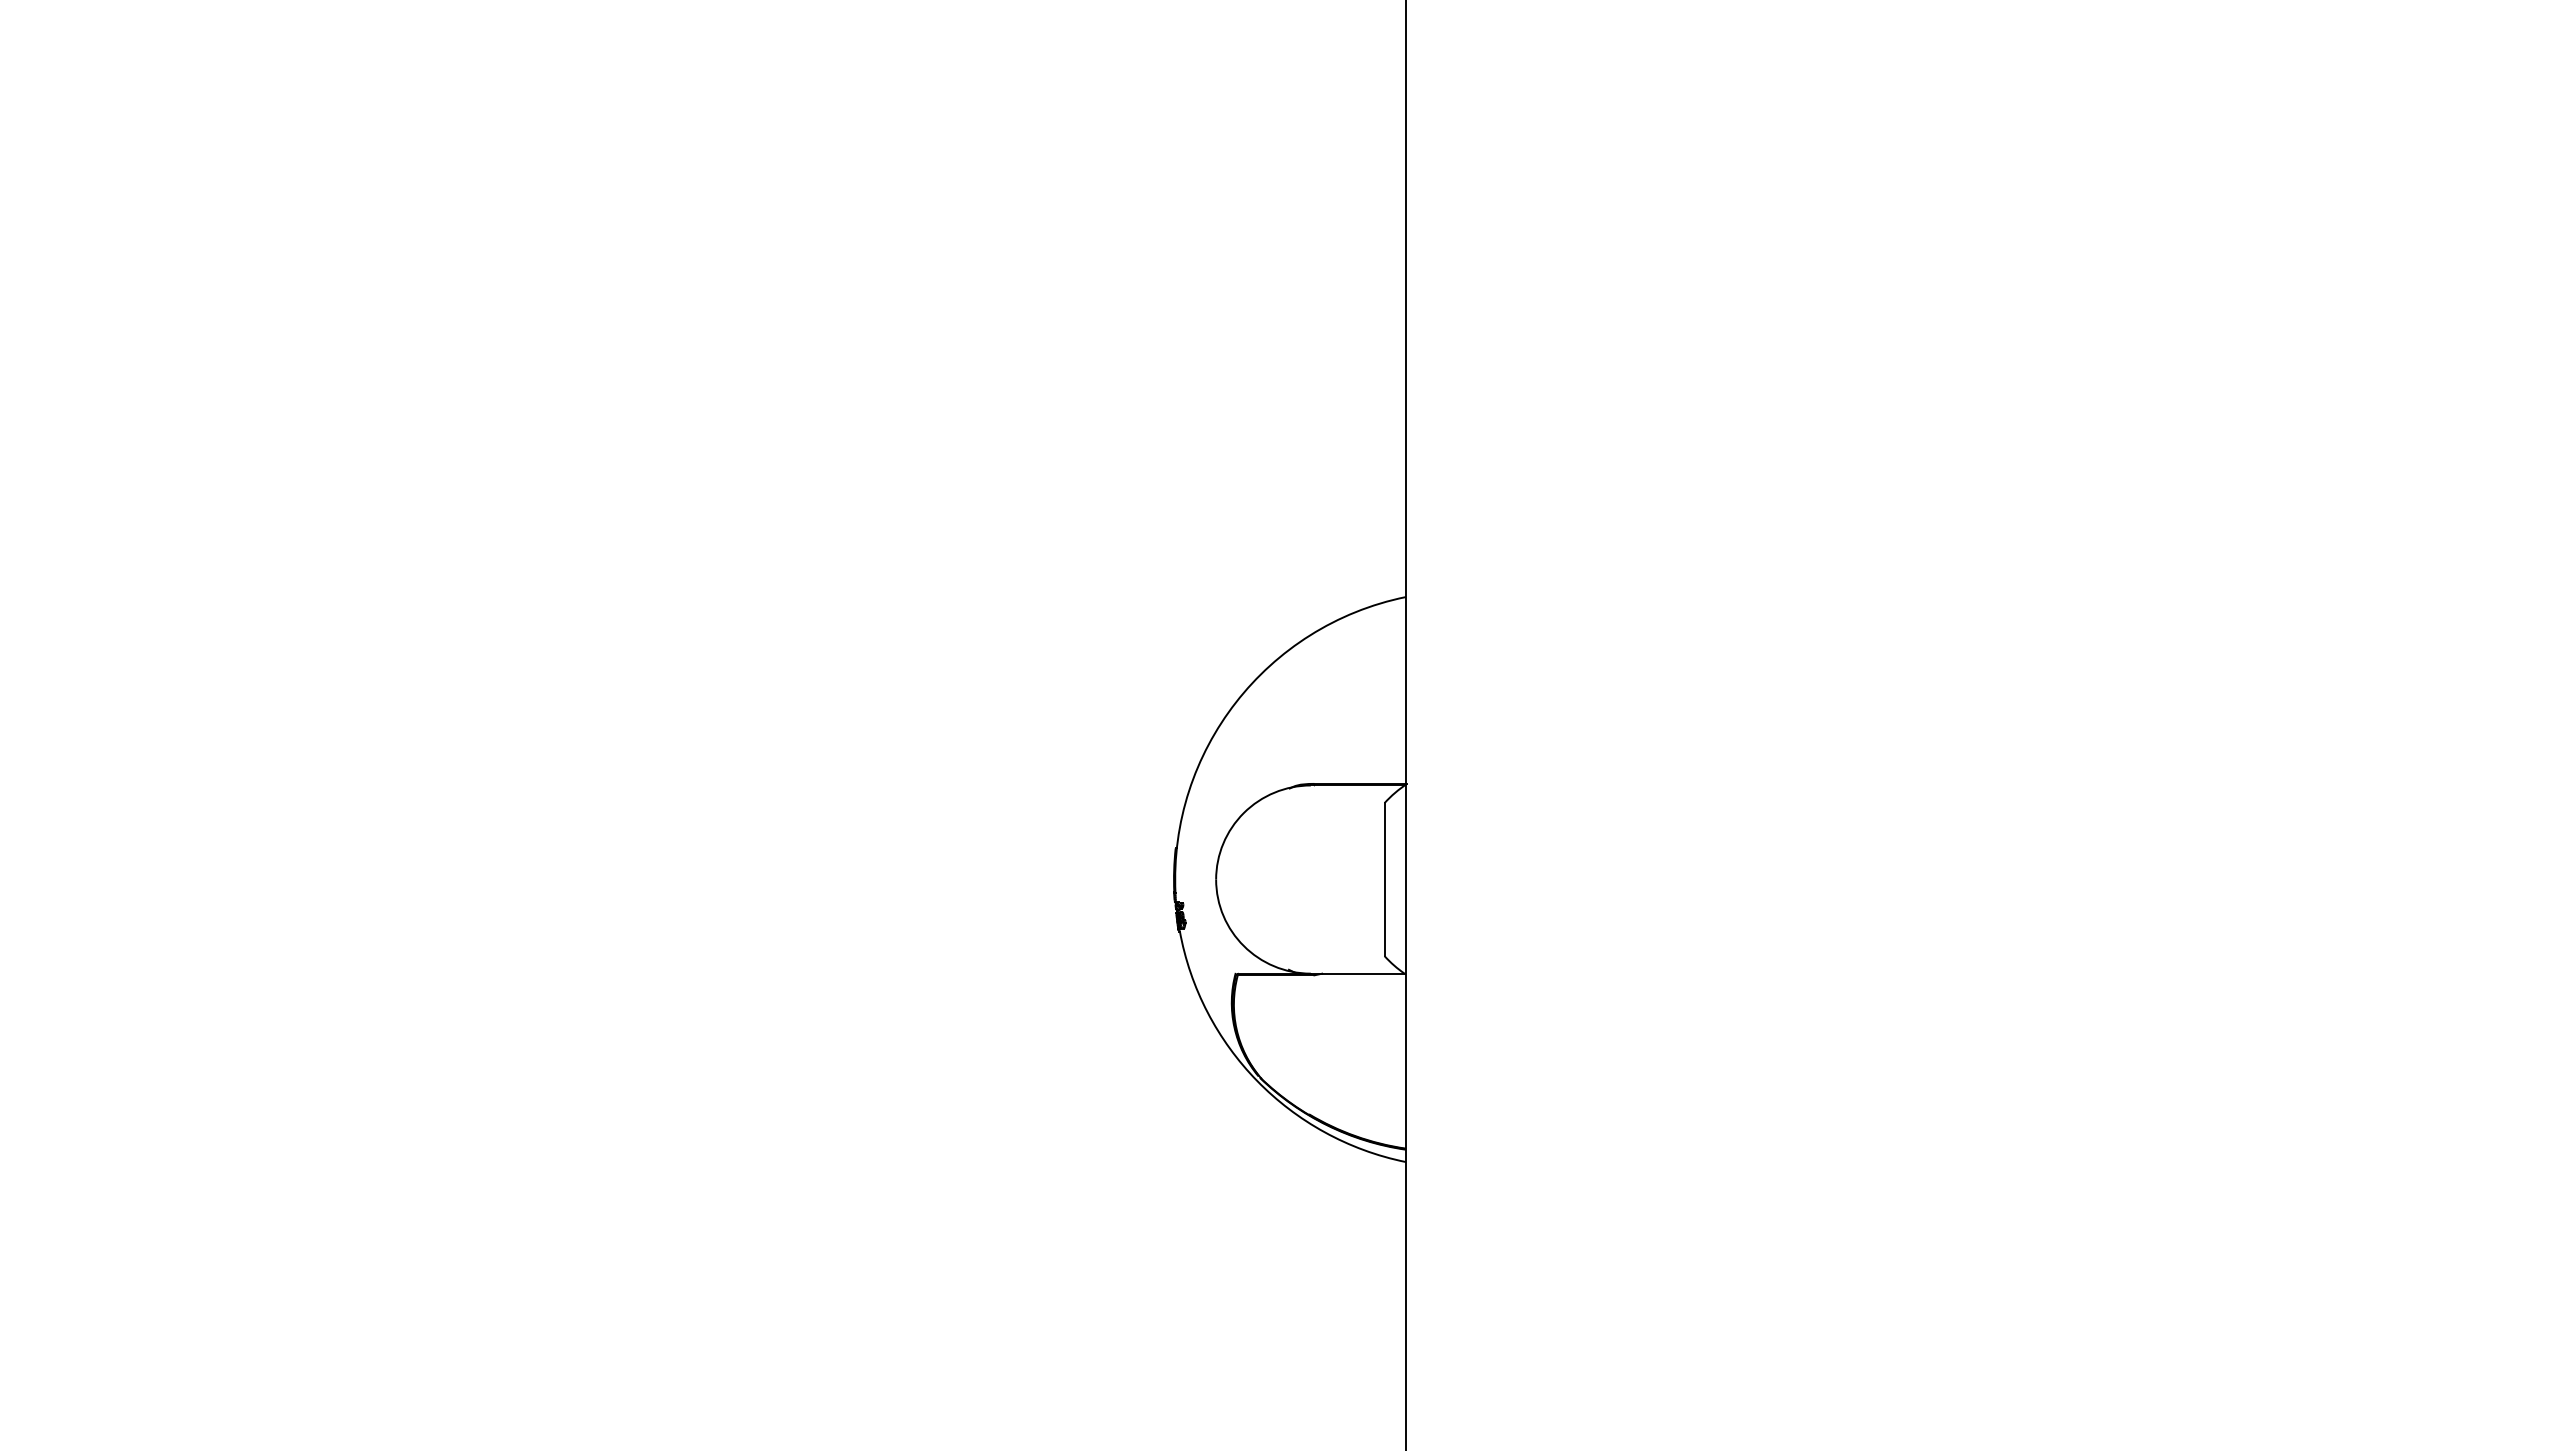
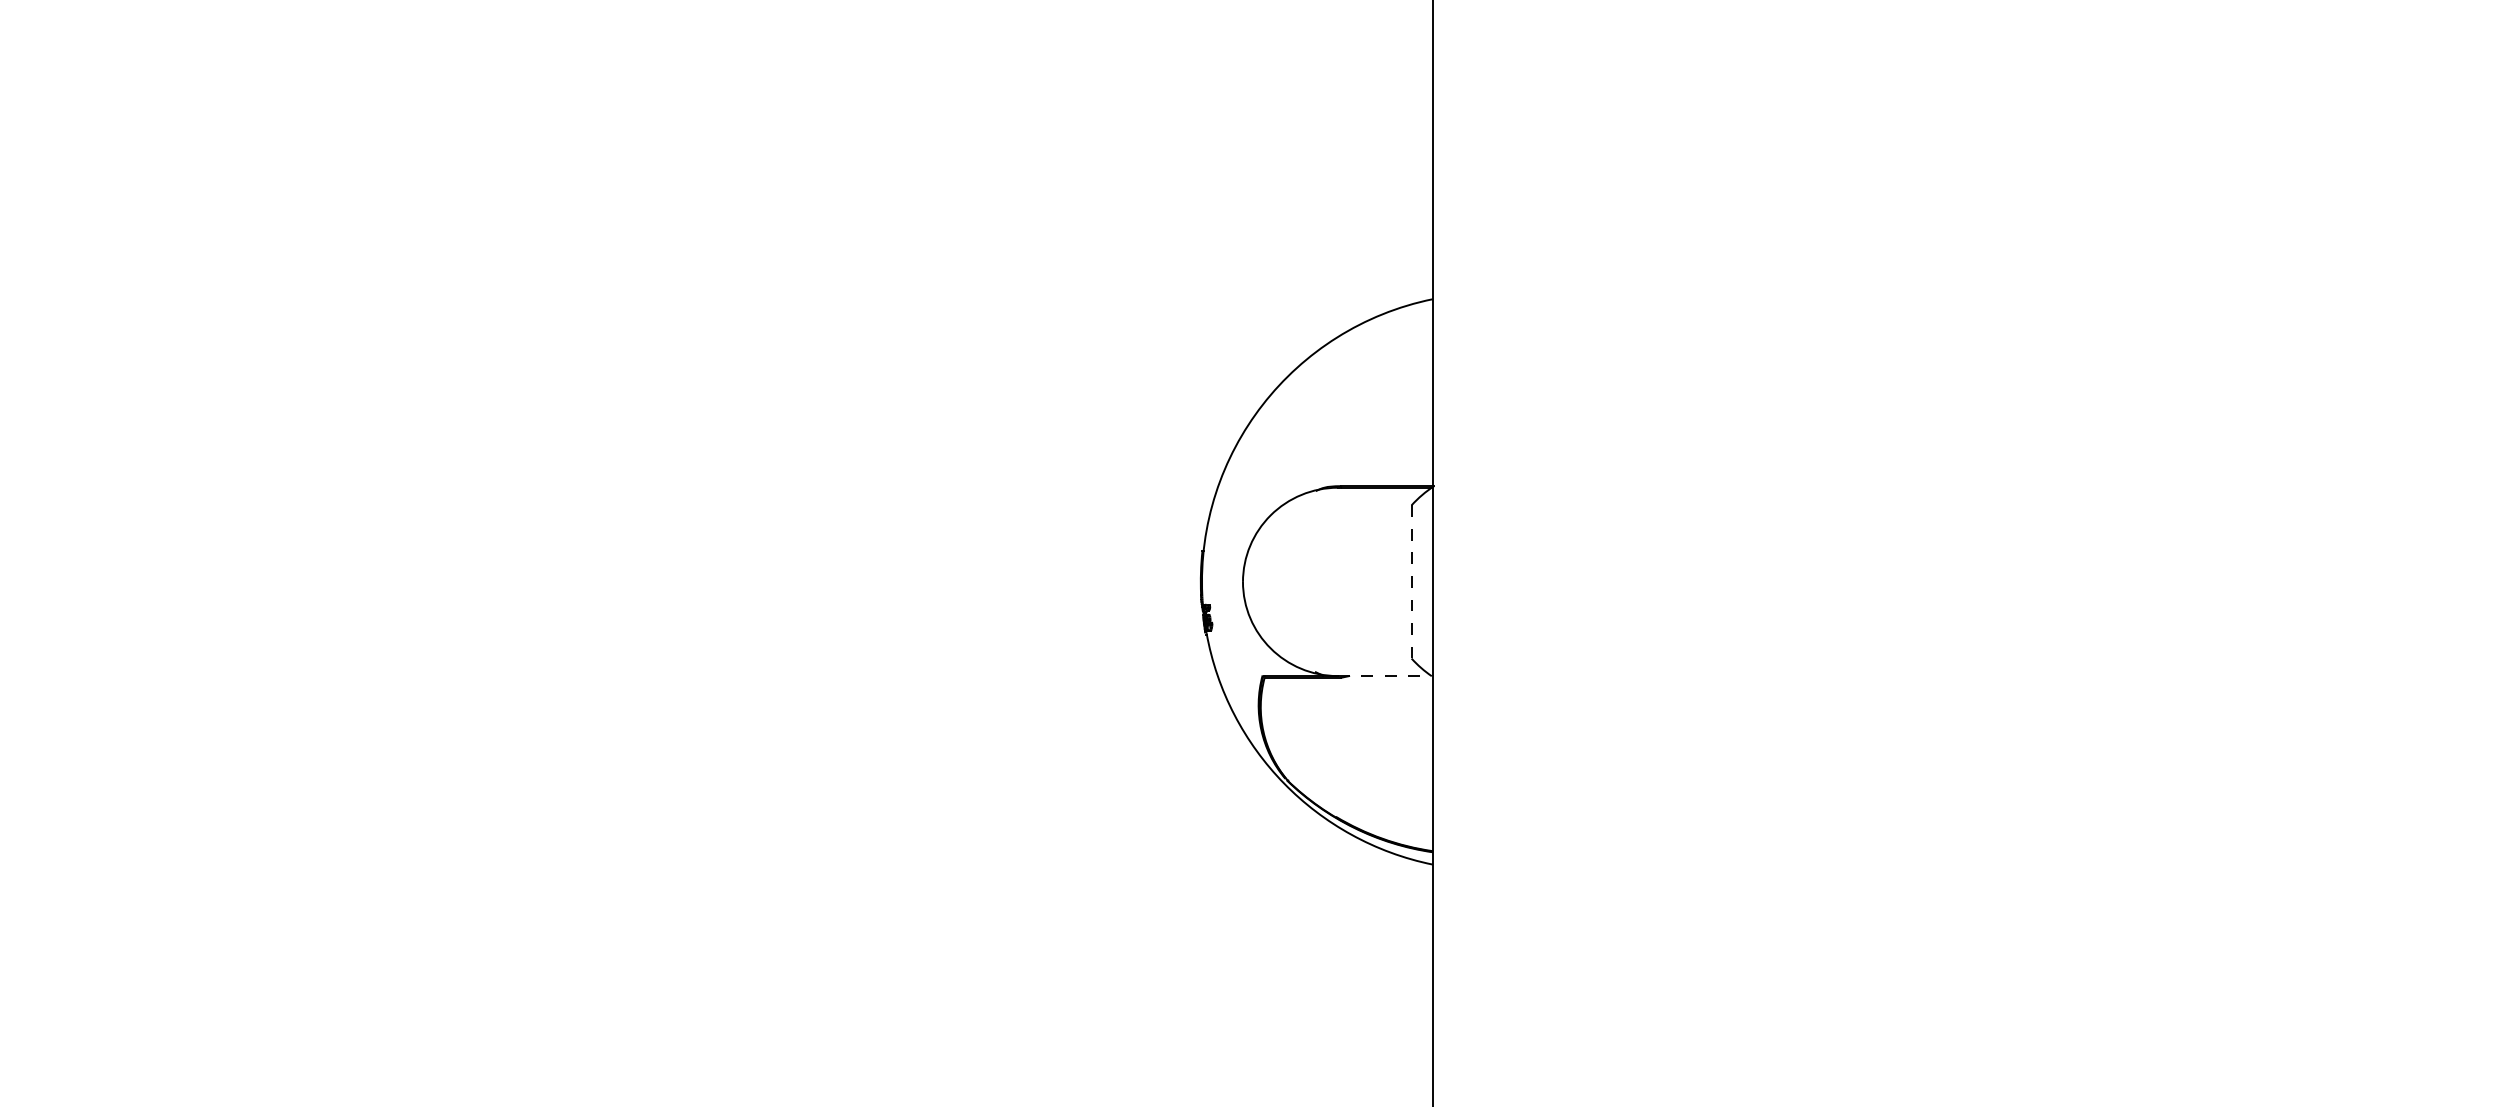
line: (1384, 879) -> (1411, 581), solid -> dashed
line: (1357, 973) -> (1384, 675), solid -> dashed

